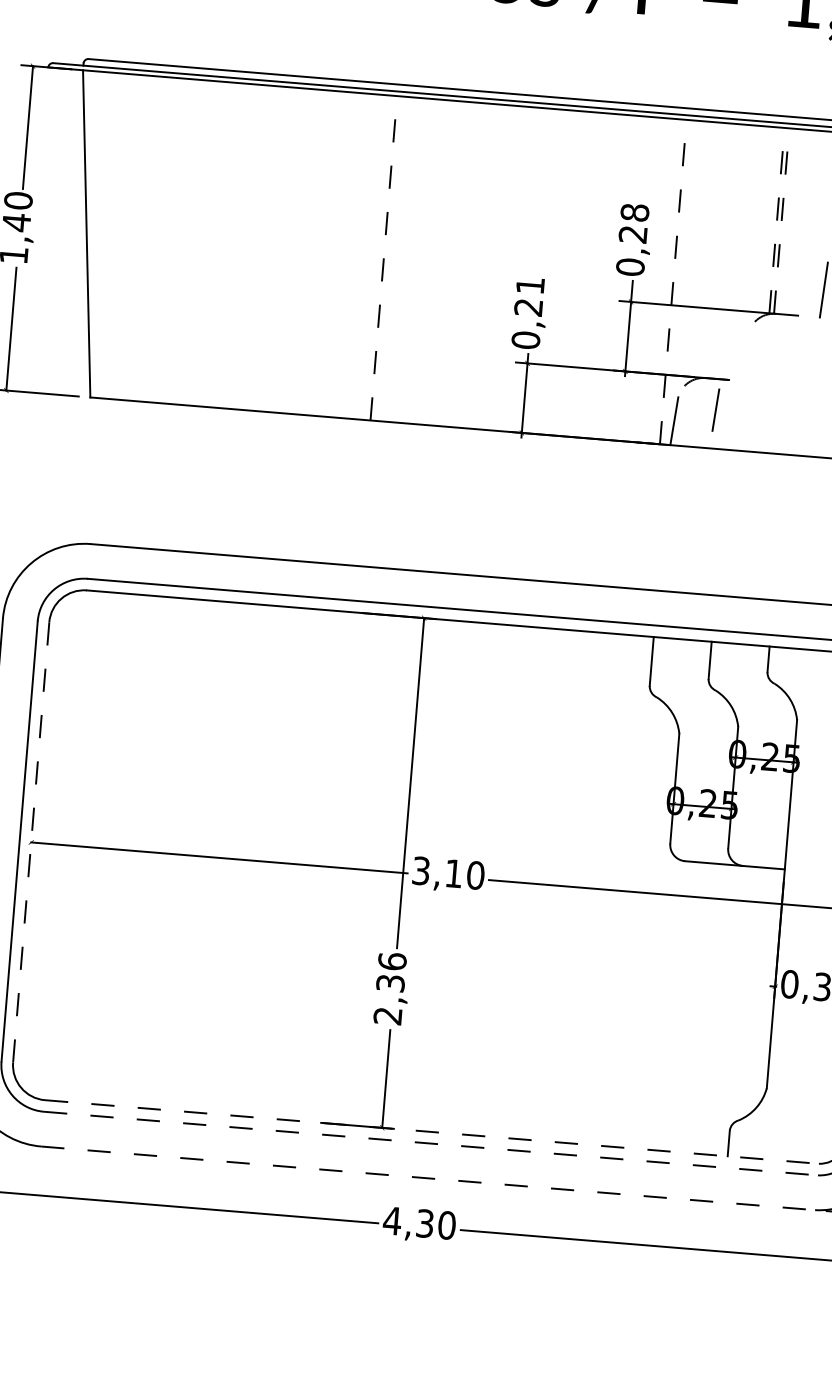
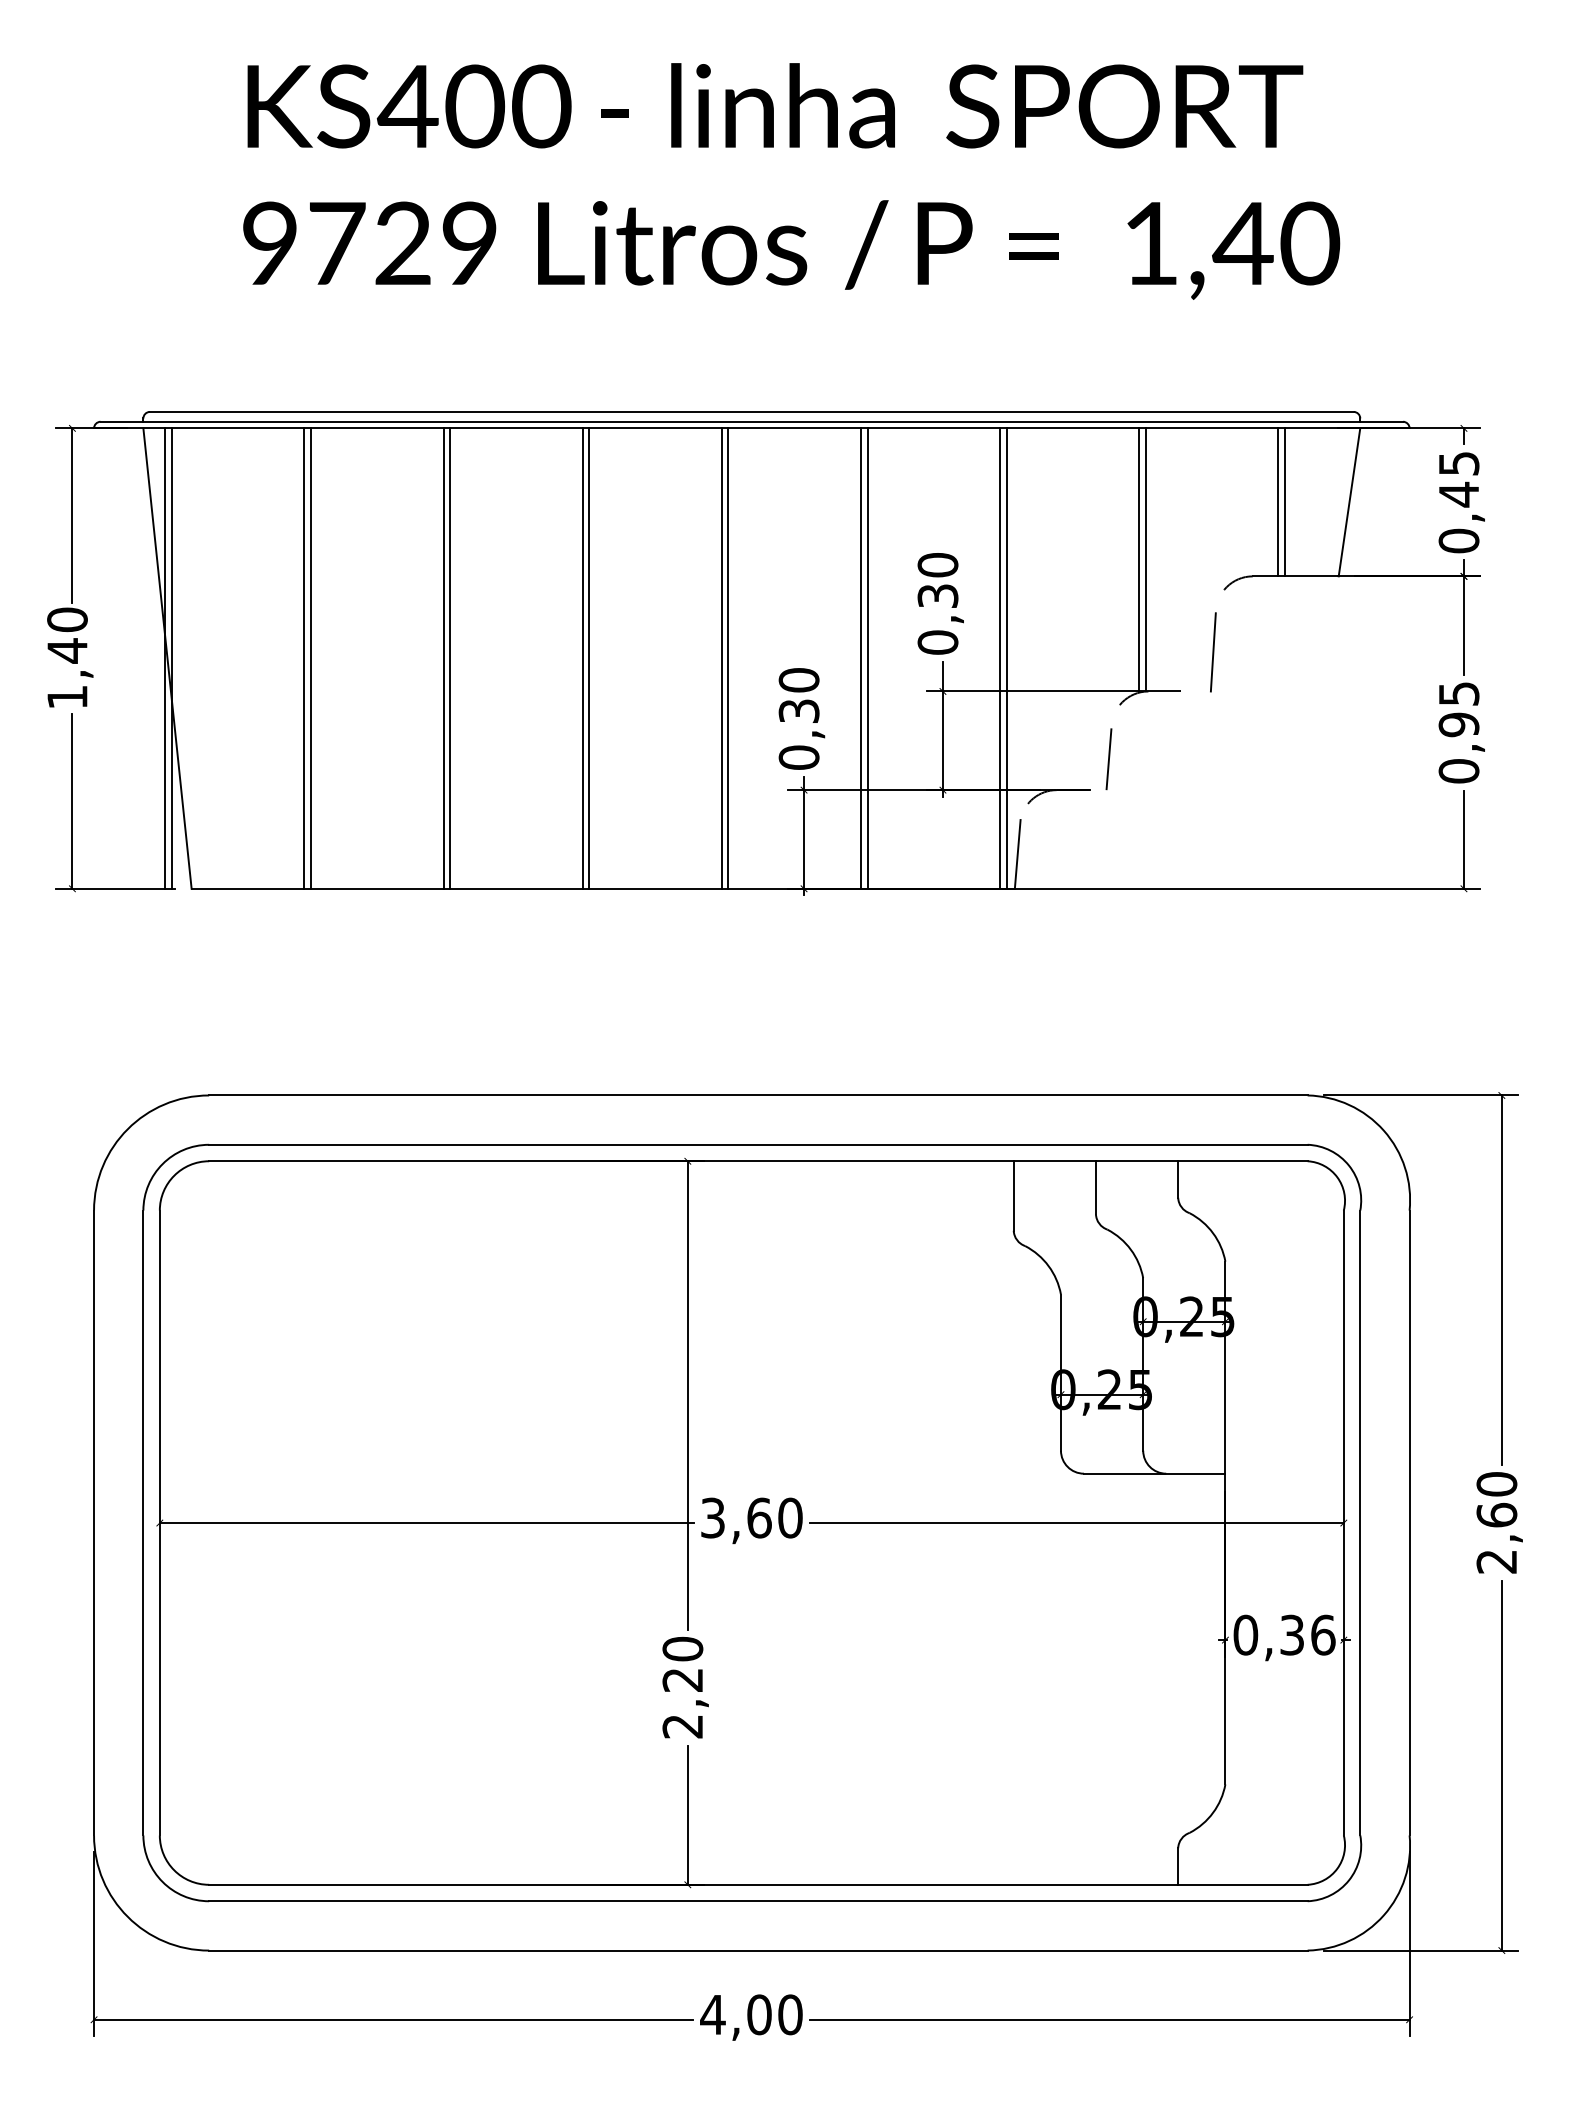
line: (777, 220) -> (1139, 559), dashed -> solid
line: (781, 220) -> (1145, 559), dashed -> solid
text: (633, 223) -> (937, 580), 0,28 -> 0,30
line: (85, 233) -> (165, 658), added
line: (89, 234) -> (171, 658), added
line: (183, 241) -> (304, 658), added
line: (188, 242) -> (311, 658), added
line: (281, 249) -> (443, 658), added
line: (286, 250) -> (450, 658), added
line: (379, 257) -> (582, 658), added
line: (384, 258) -> (589, 658), dashed -> solid
line: (477, 265) -> (721, 658), added
line: (481, 266) -> (728, 658), added
line: (574, 273) -> (860, 658), added
line: (579, 274) -> (867, 658), added
line: (673, 282) -> (1000, 658), dashed -> solid
line: (677, 282) -> (1006, 658), added
text: (529, 296) -> (798, 695), 0,21 -> 0,30
line: (715, 410) -> (1108, 759), moved
line: (30, 842) -> (159, 1523), dashed -> solid
text: (454, 873) -> (759, 1517), 3,10 -> 3,60
text: (391, 971) -> (682, 1663), 2,36 -> 2,20
line: (432, 1131) -> (758, 1884), dashed -> solid
line: (431, 1143) -> (758, 1901), dashed -> solid
line: (428, 1178) -> (758, 1950), dashed -> solid
text: (425, 1223) -> (759, 2014), 4,30 -> 4,00

